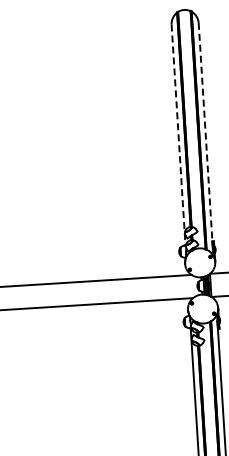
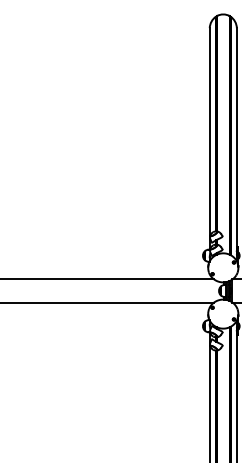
line: (178, 134) -> (209, 138), dashed -> solid
line: (205, 135) -> (236, 141), dashed -> solid

